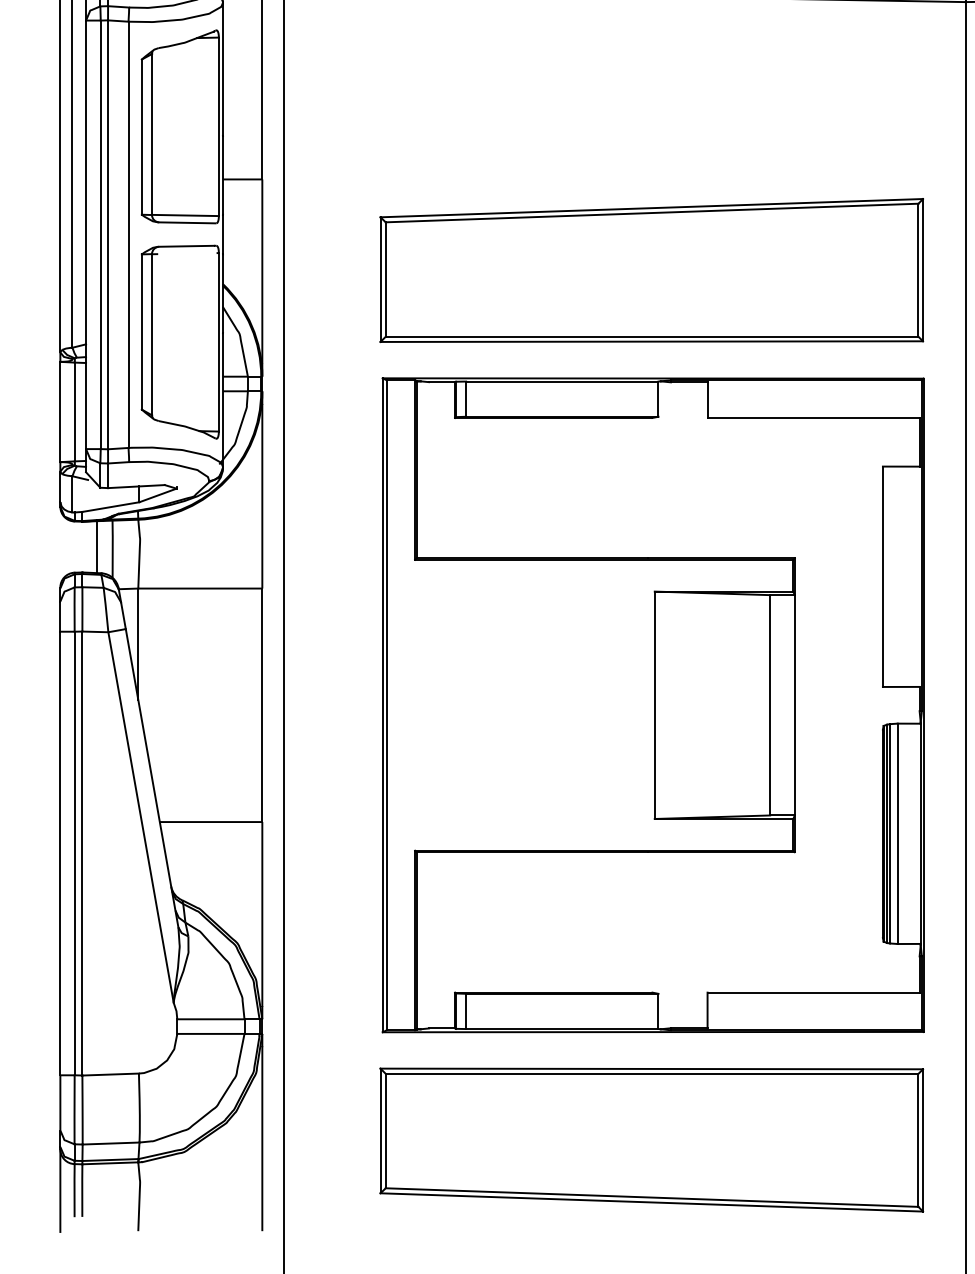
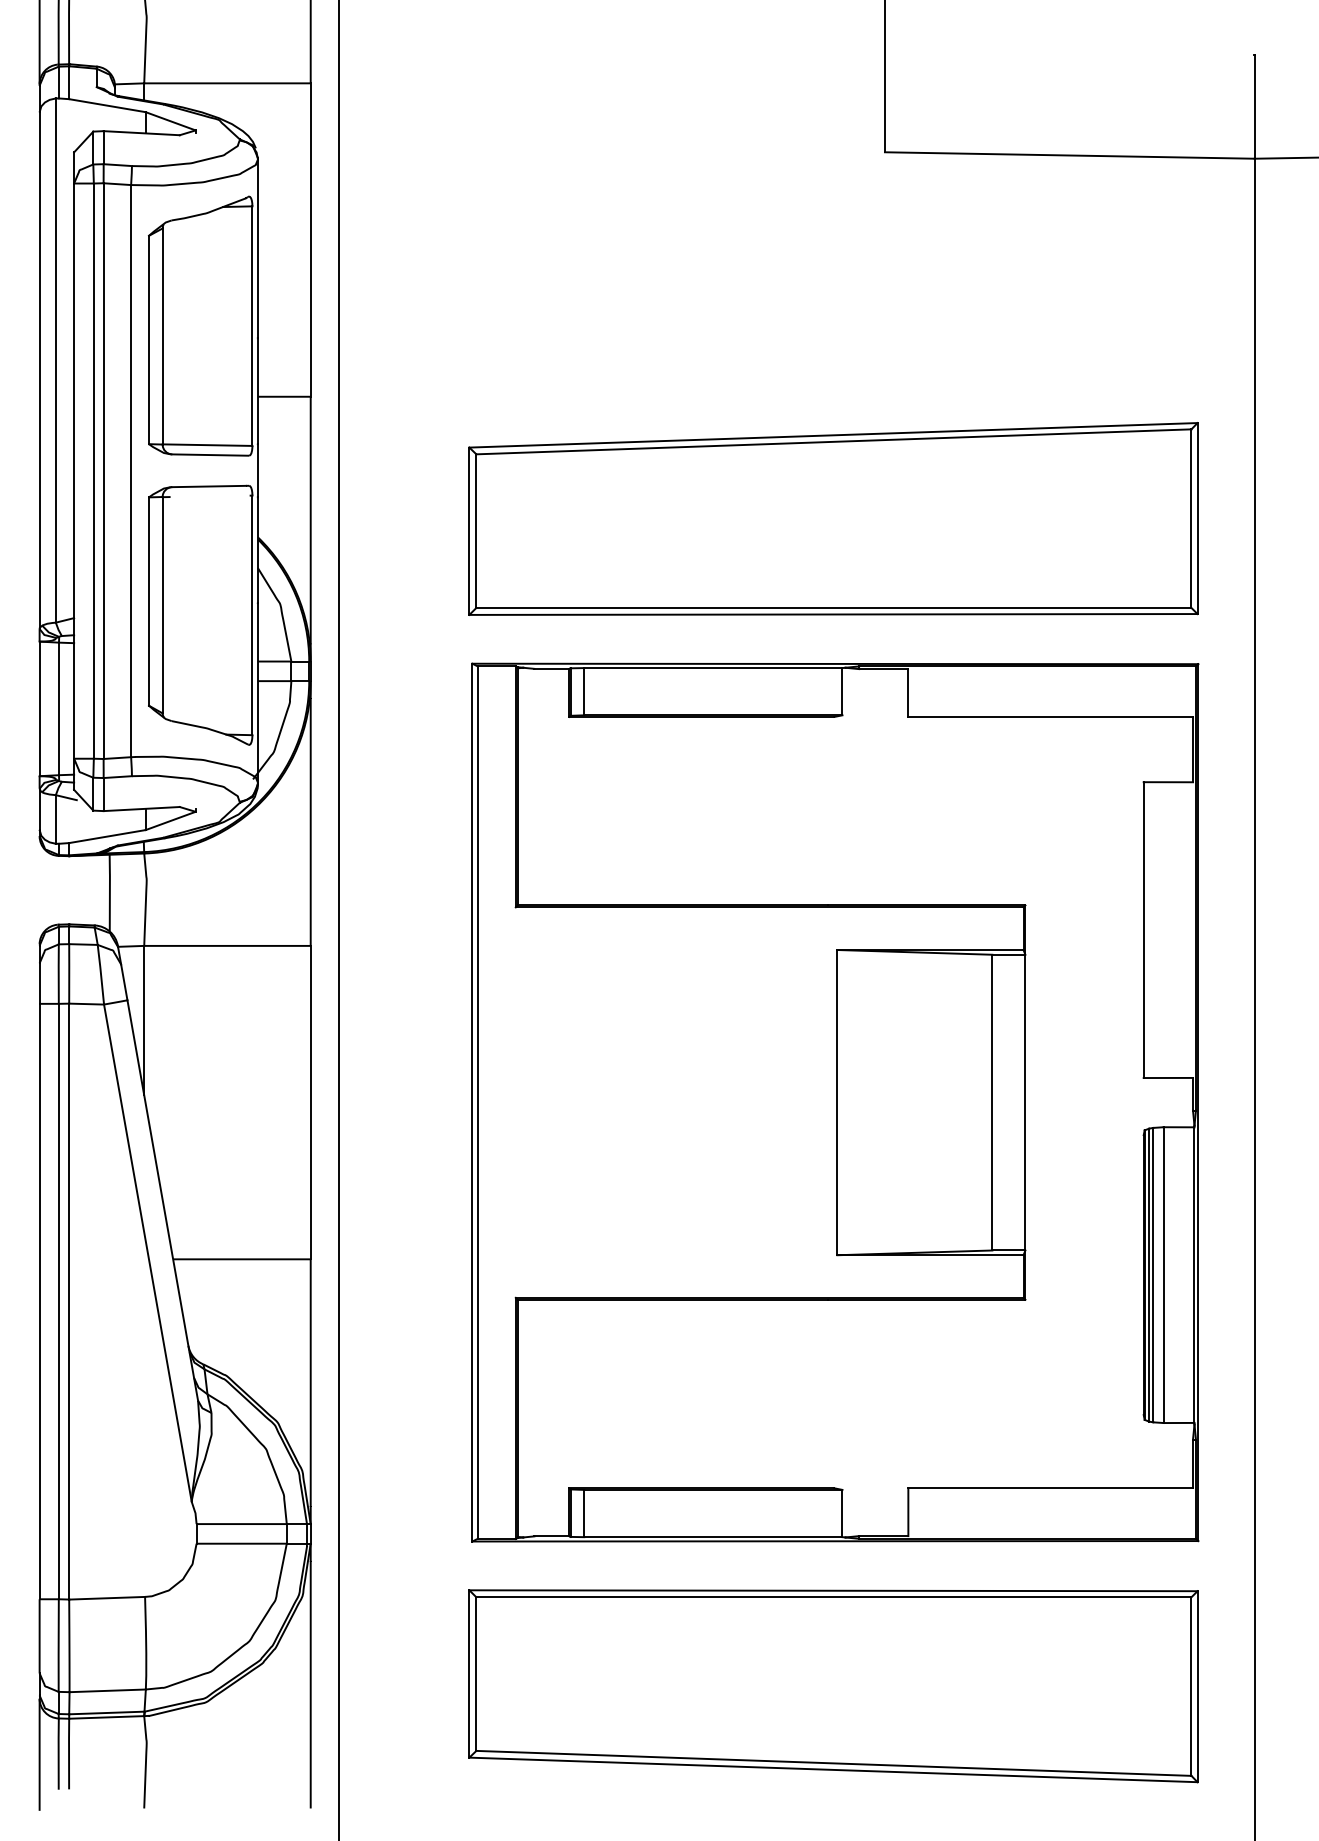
line: (97, 546) -> (89, 889), removed

